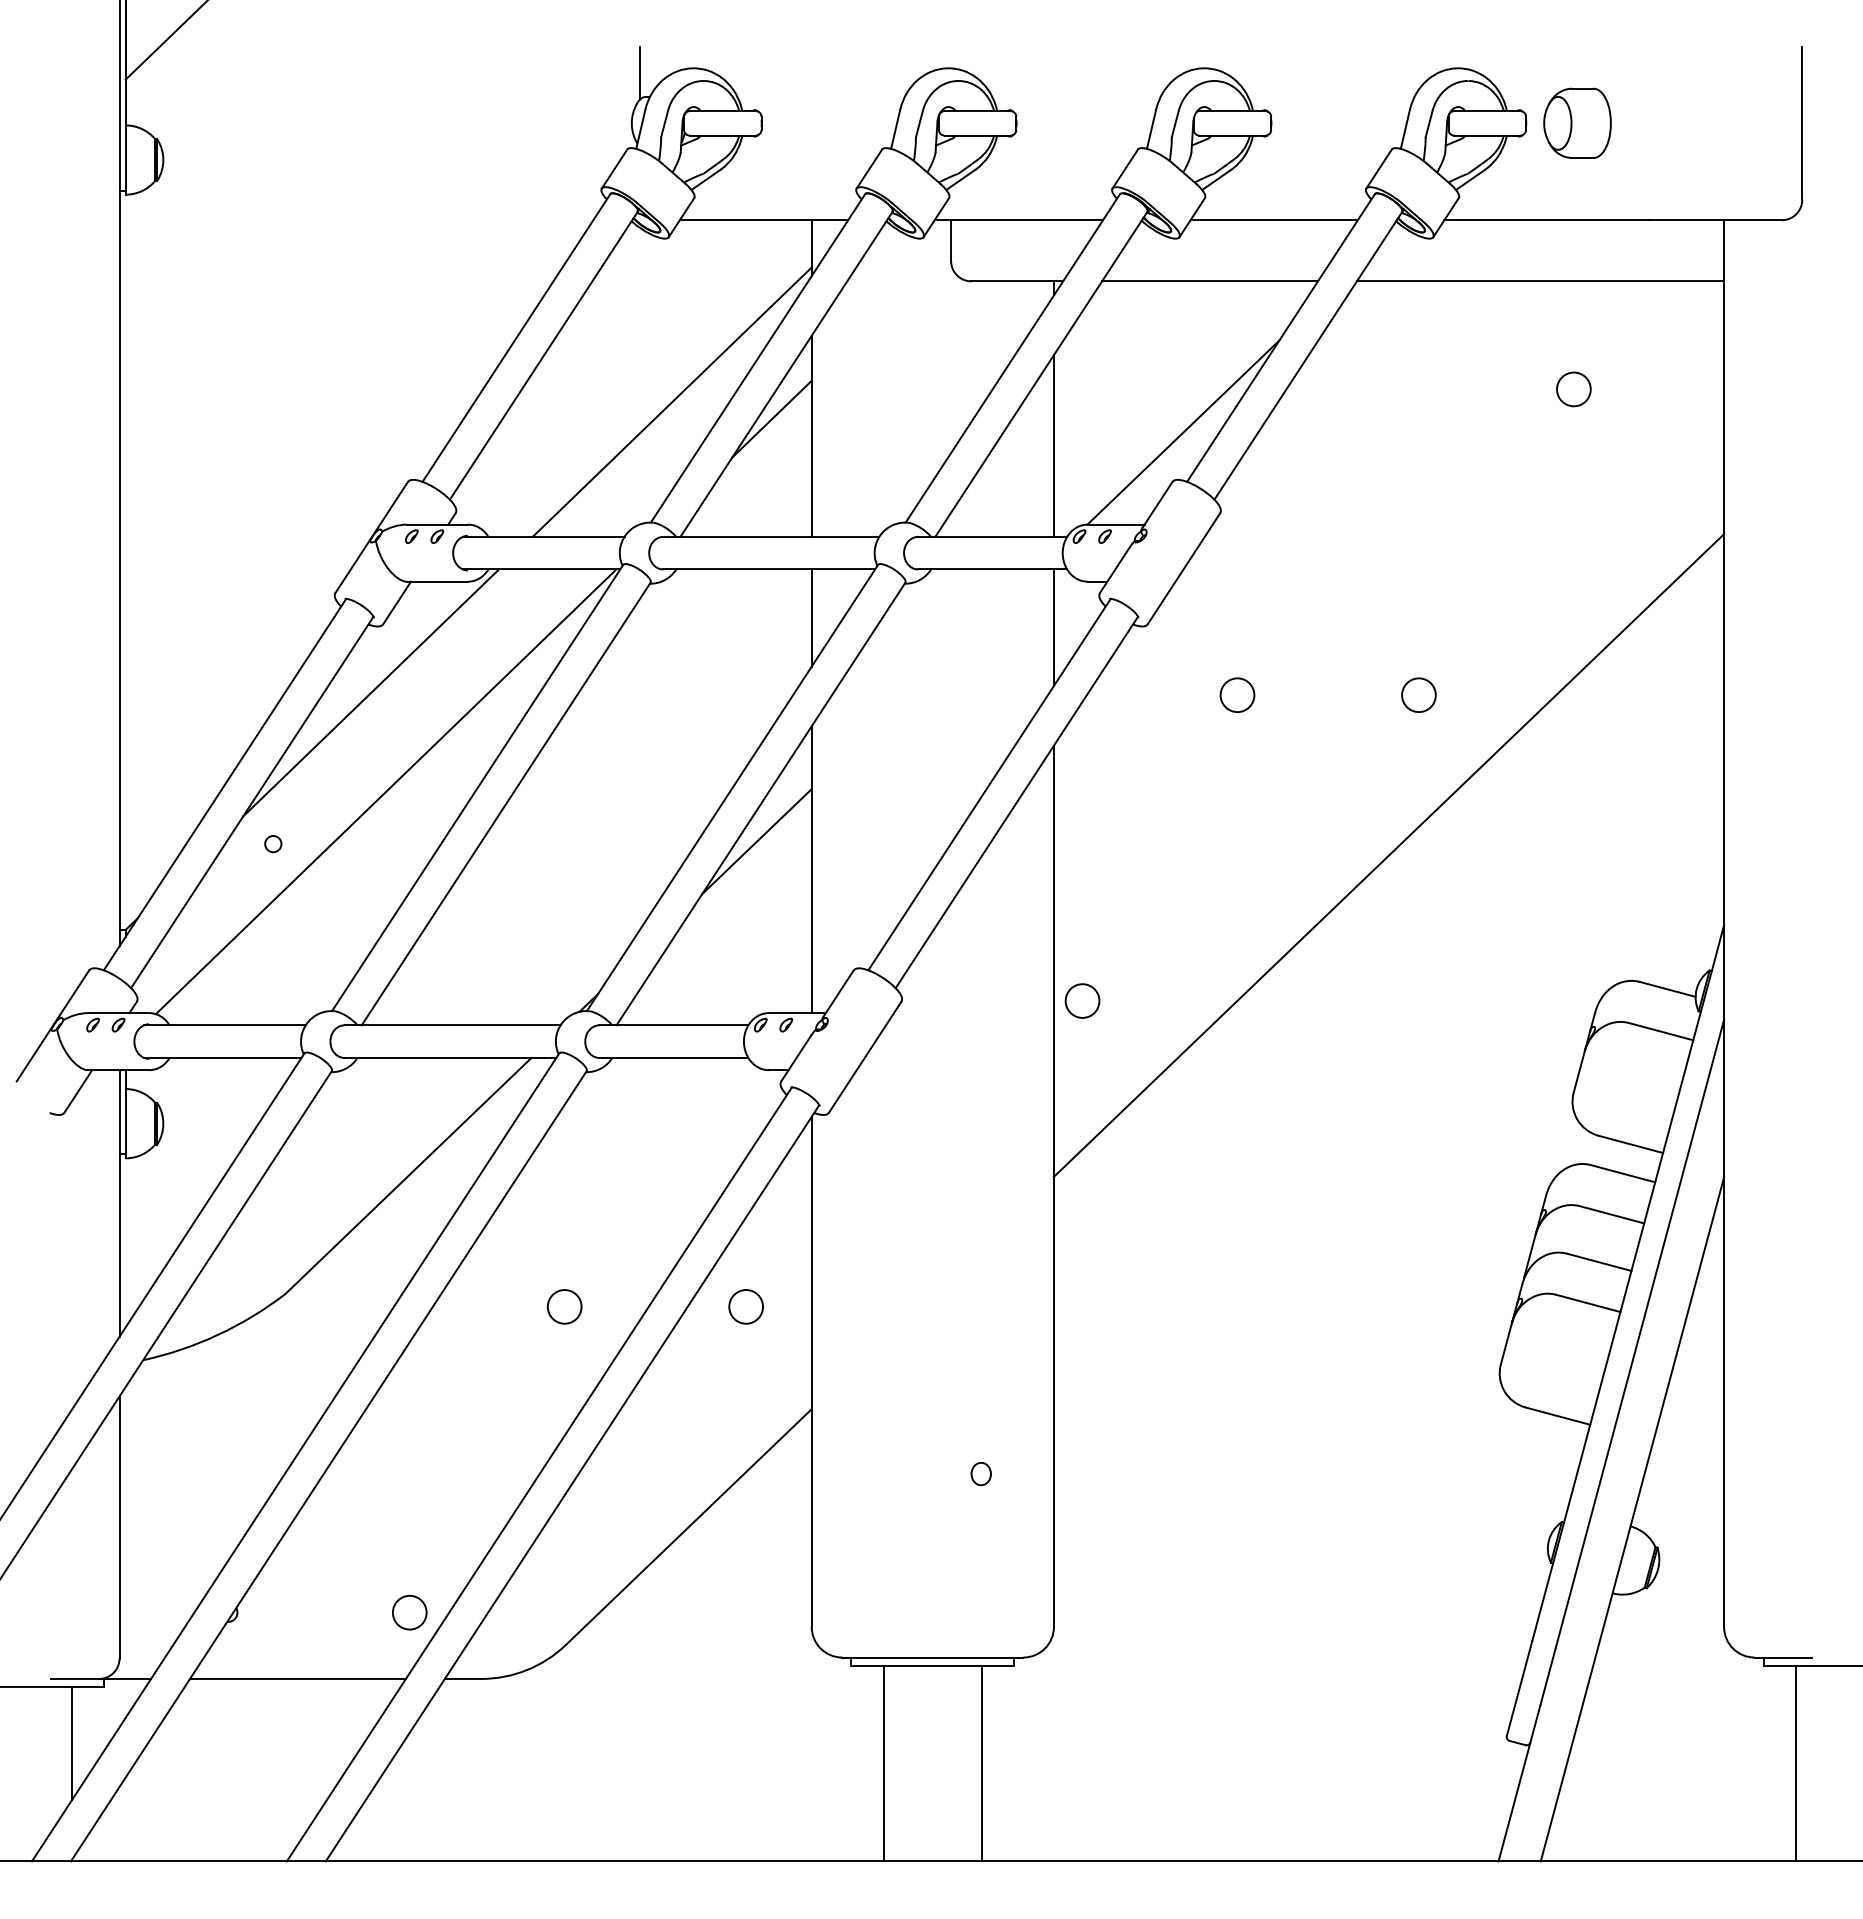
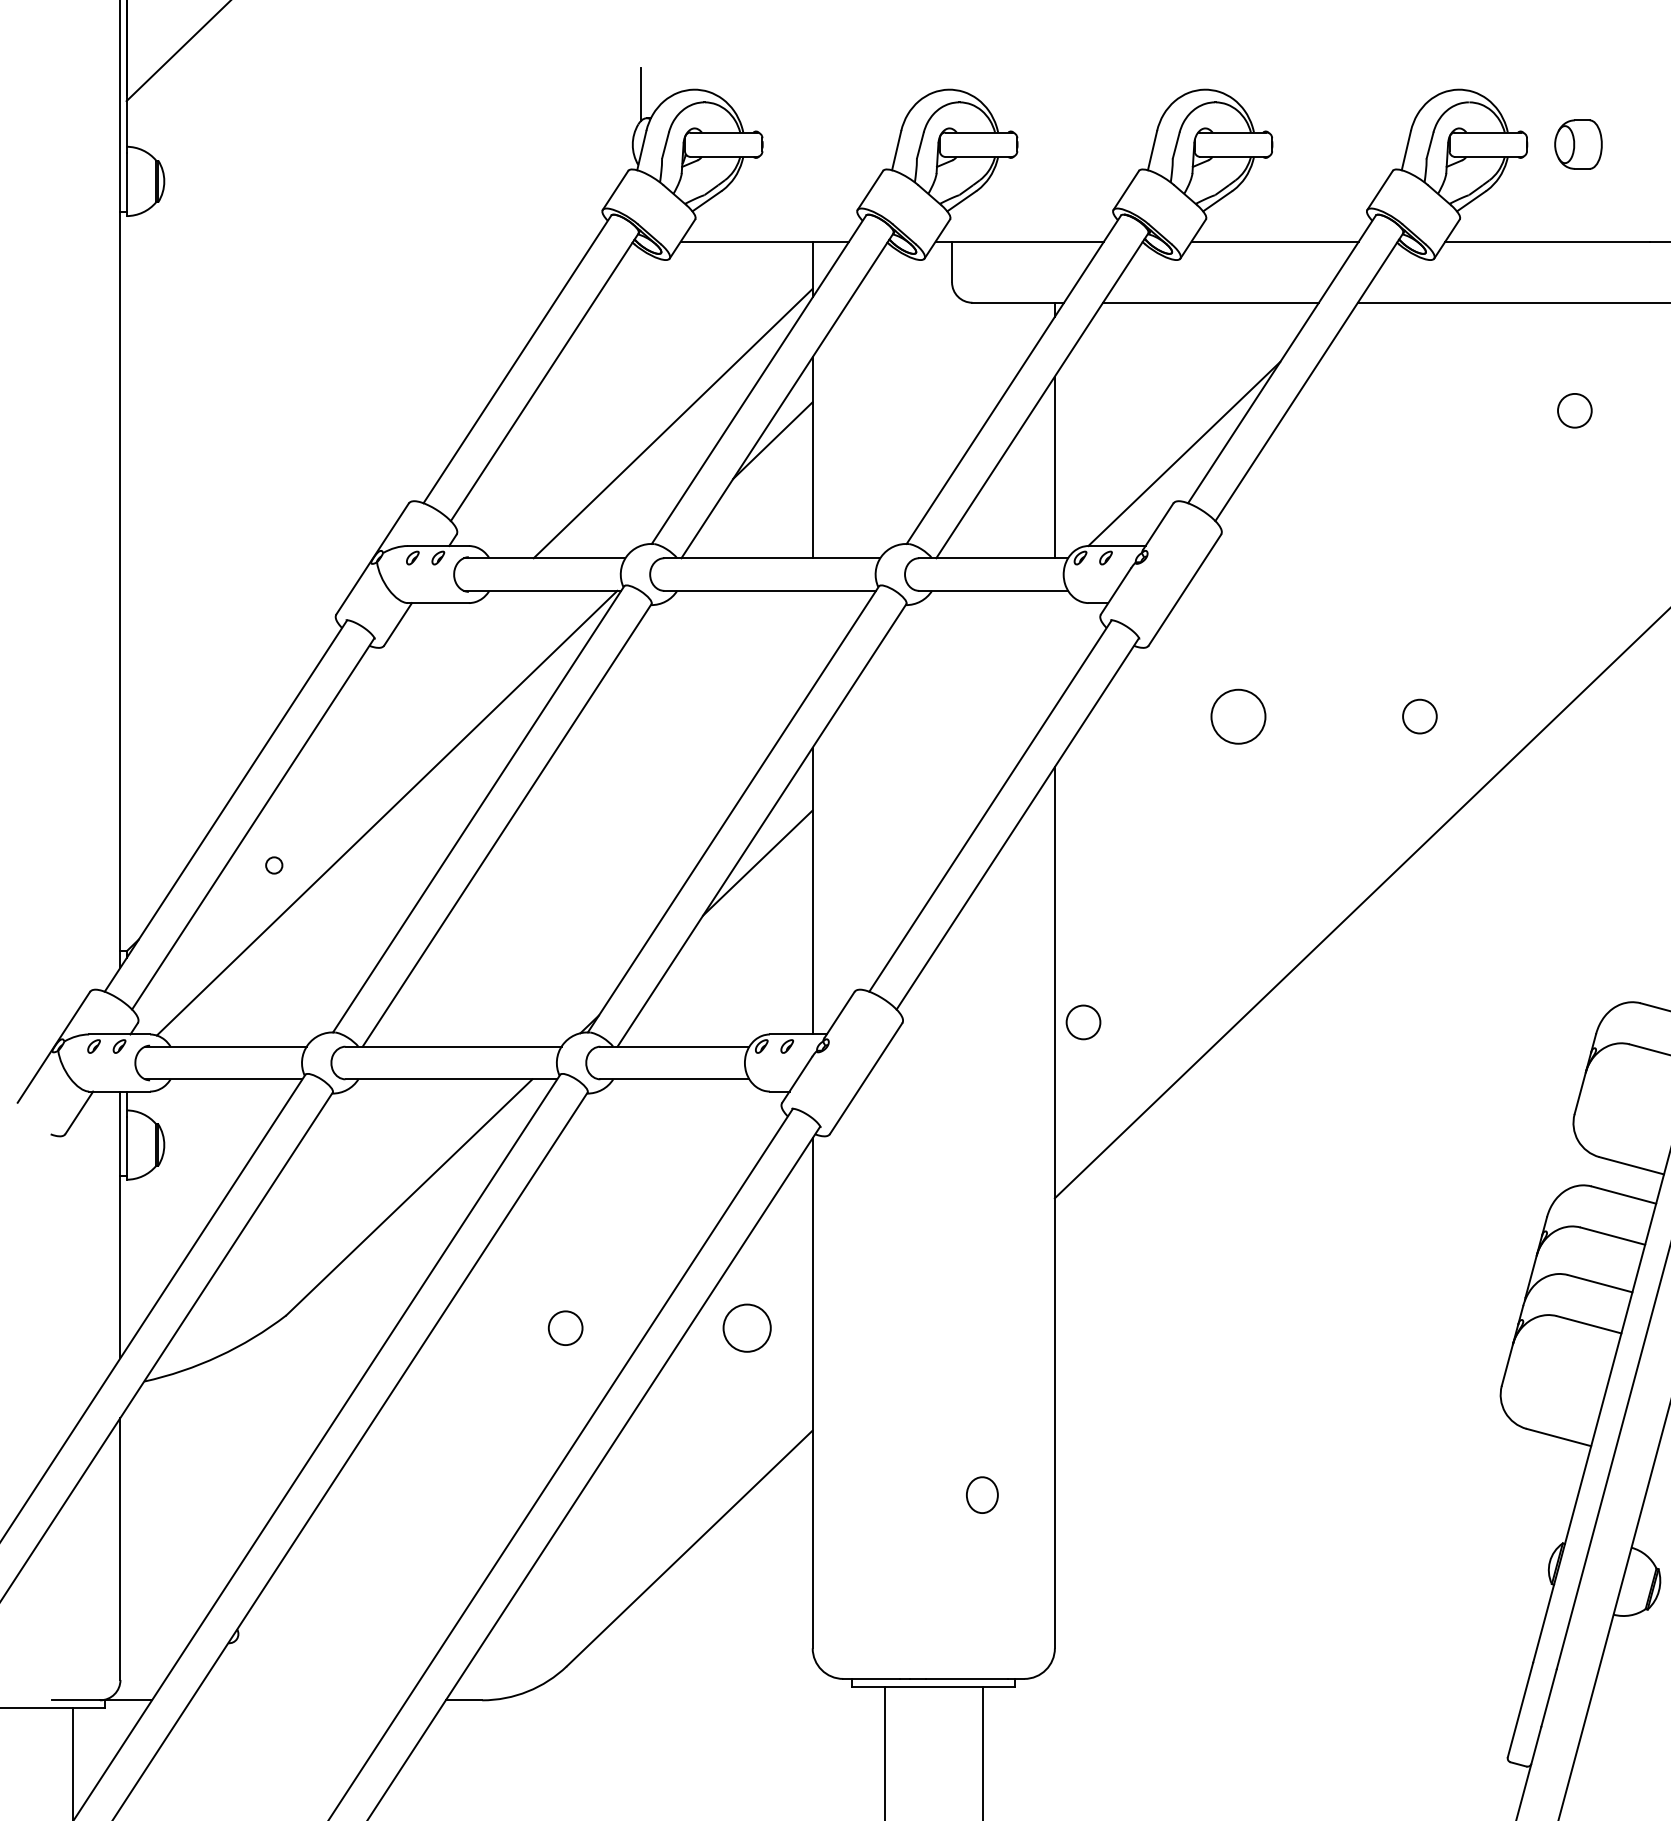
part: (1577, 122) -> (1578, 143), size x0.7
line: (811, 617) -> (812, 638), removed
line: (1053, 627) -> (1054, 648), removed
line: (370, 692) -> (371, 713), removed
circle: (1237, 694) -> (1238, 715), size x1.6
circle: (745, 1306) -> (746, 1327), size x1.4
part: (980, 1474) -> (981, 1495), size x1.6
circle: (409, 1612) -> (410, 1633), removed
line: (297, 1678) -> (298, 1699), removed

